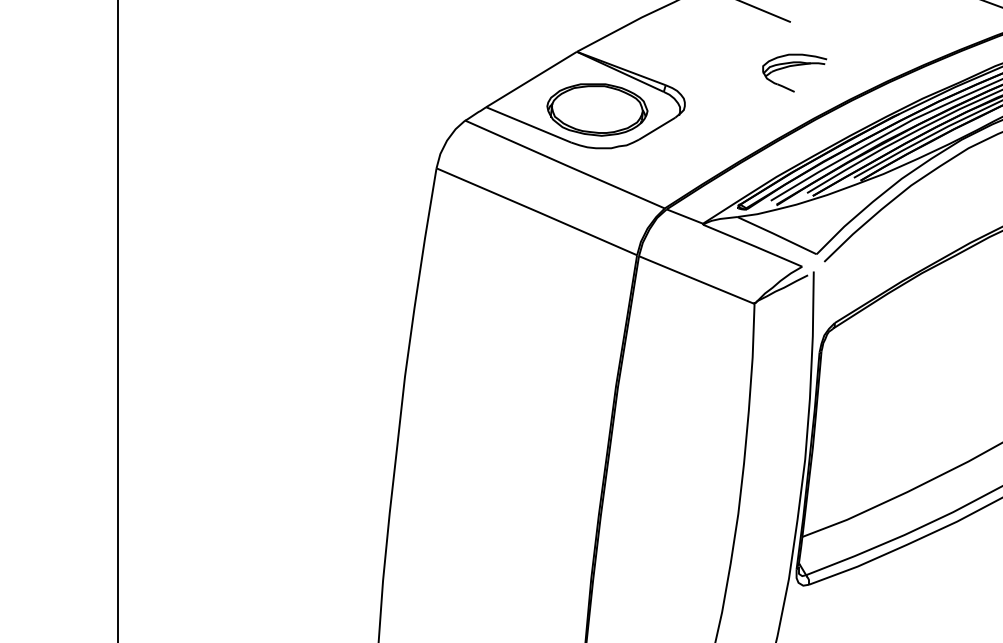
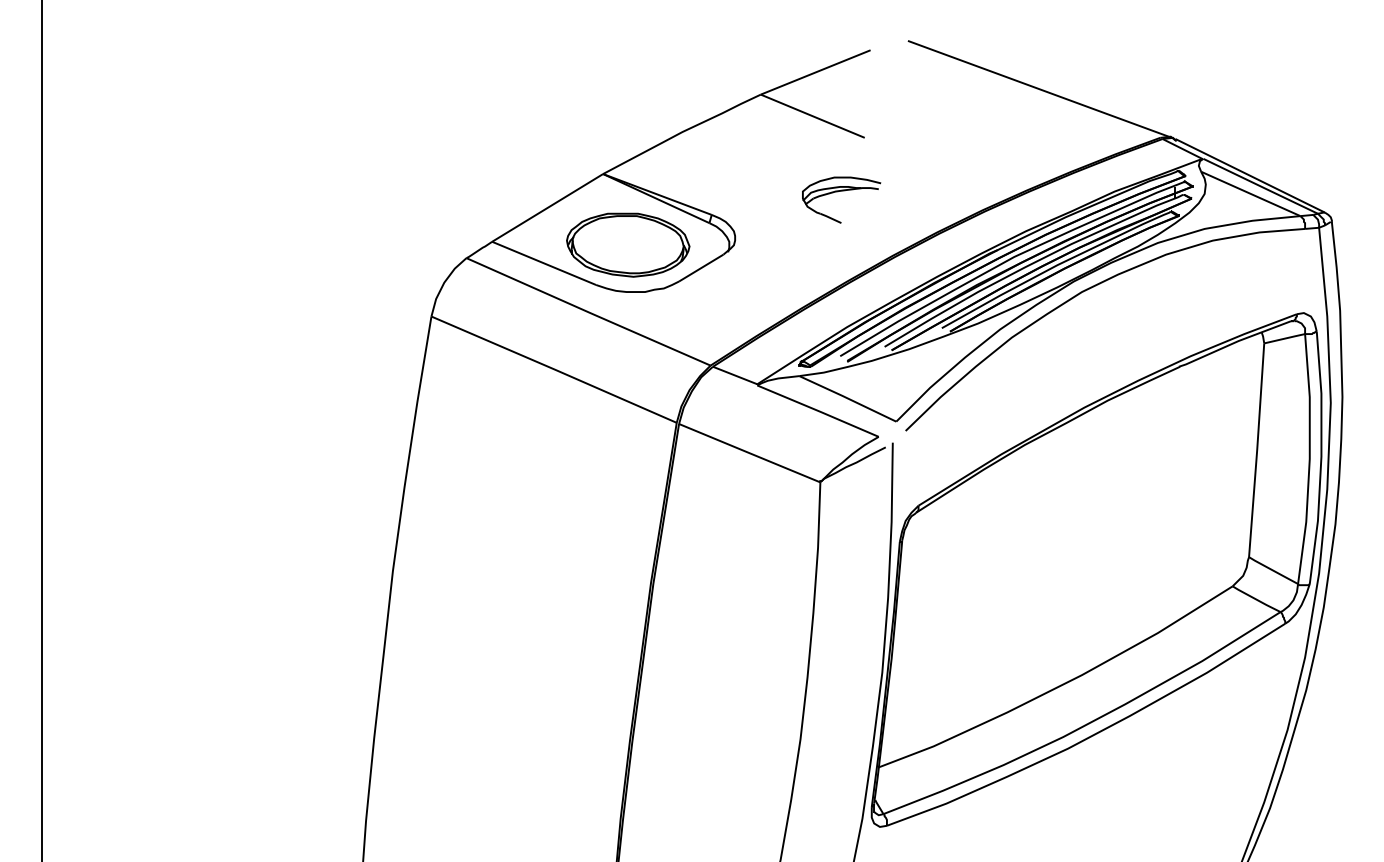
part: (794, 66) -> (841, 191), moved

